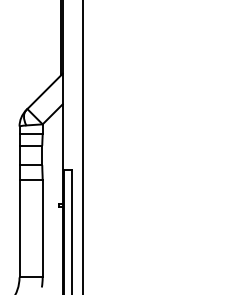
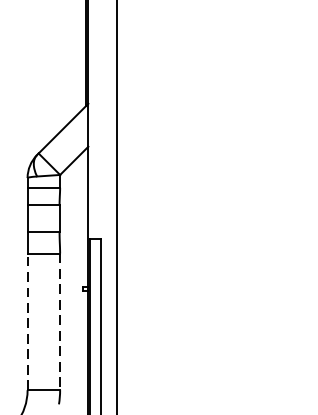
line: (19, 228) -> (27, 321), solid -> dashed
line: (42, 228) -> (59, 321), solid -> dashed

